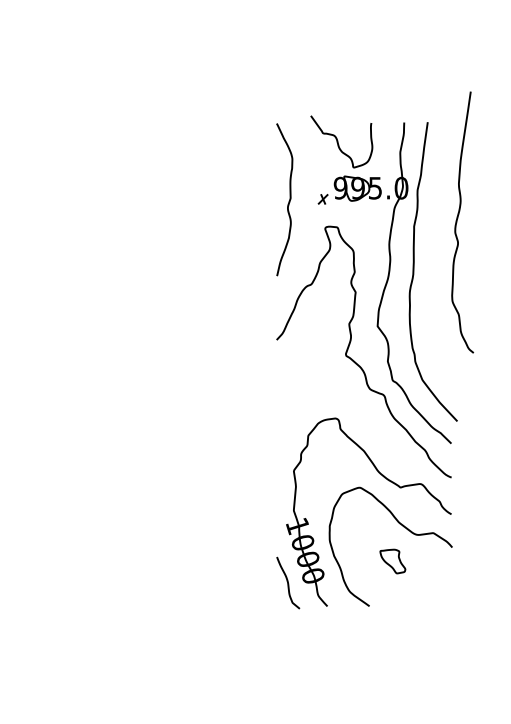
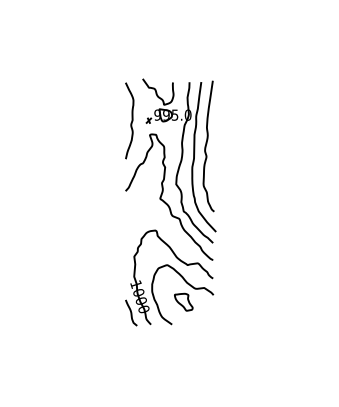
curve: (458, 222) -> (206, 146), moved
part: (392, 560) -> (183, 301), size x1.43

